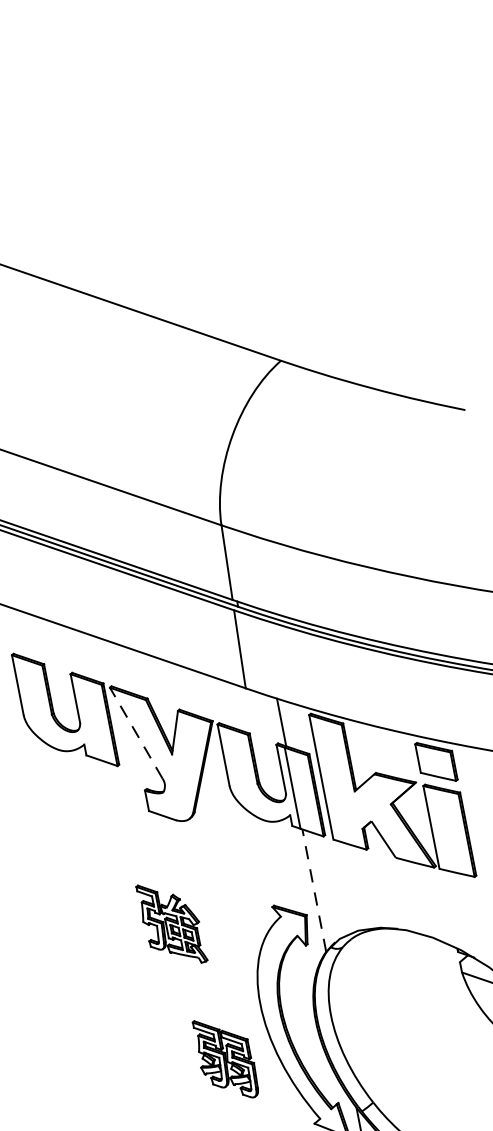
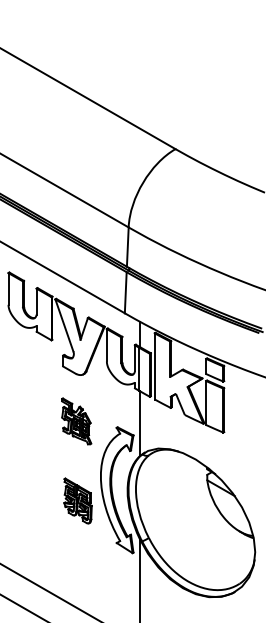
line: (136, 731) -> (64, 324), dashed -> solid
line: (313, 890) -> (139, 423), dashed -> solid
part: (171, 923) -> (76, 421), moved

